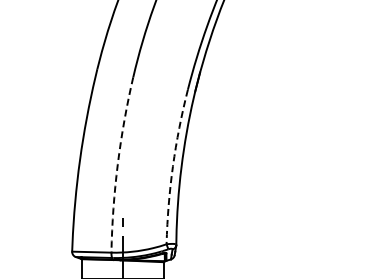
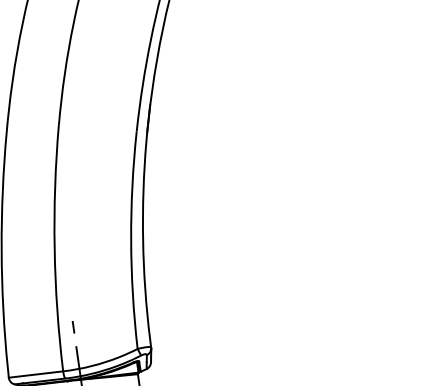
arc: (117, 164) -> (54, 248), dashed -> solid
arc: (172, 166) -> (130, 240), dashed -> solid

